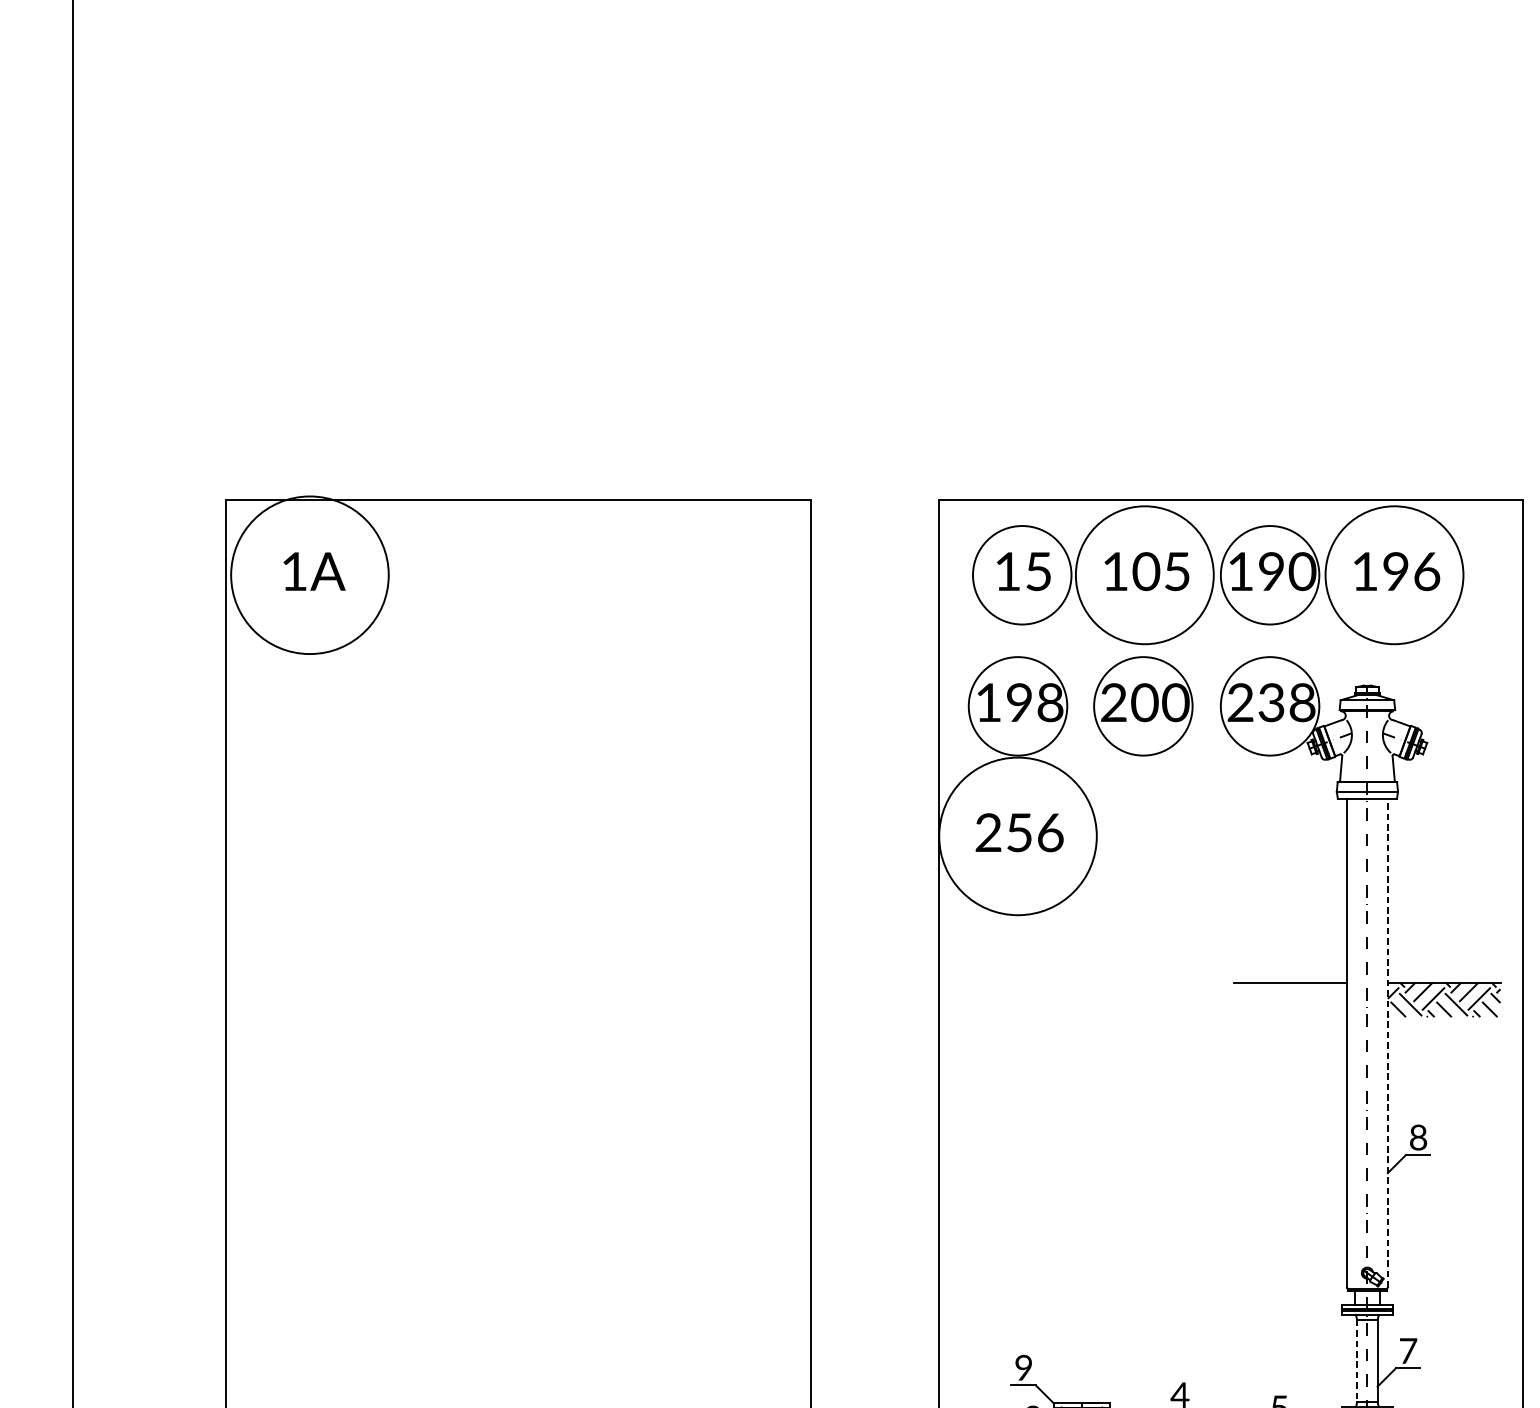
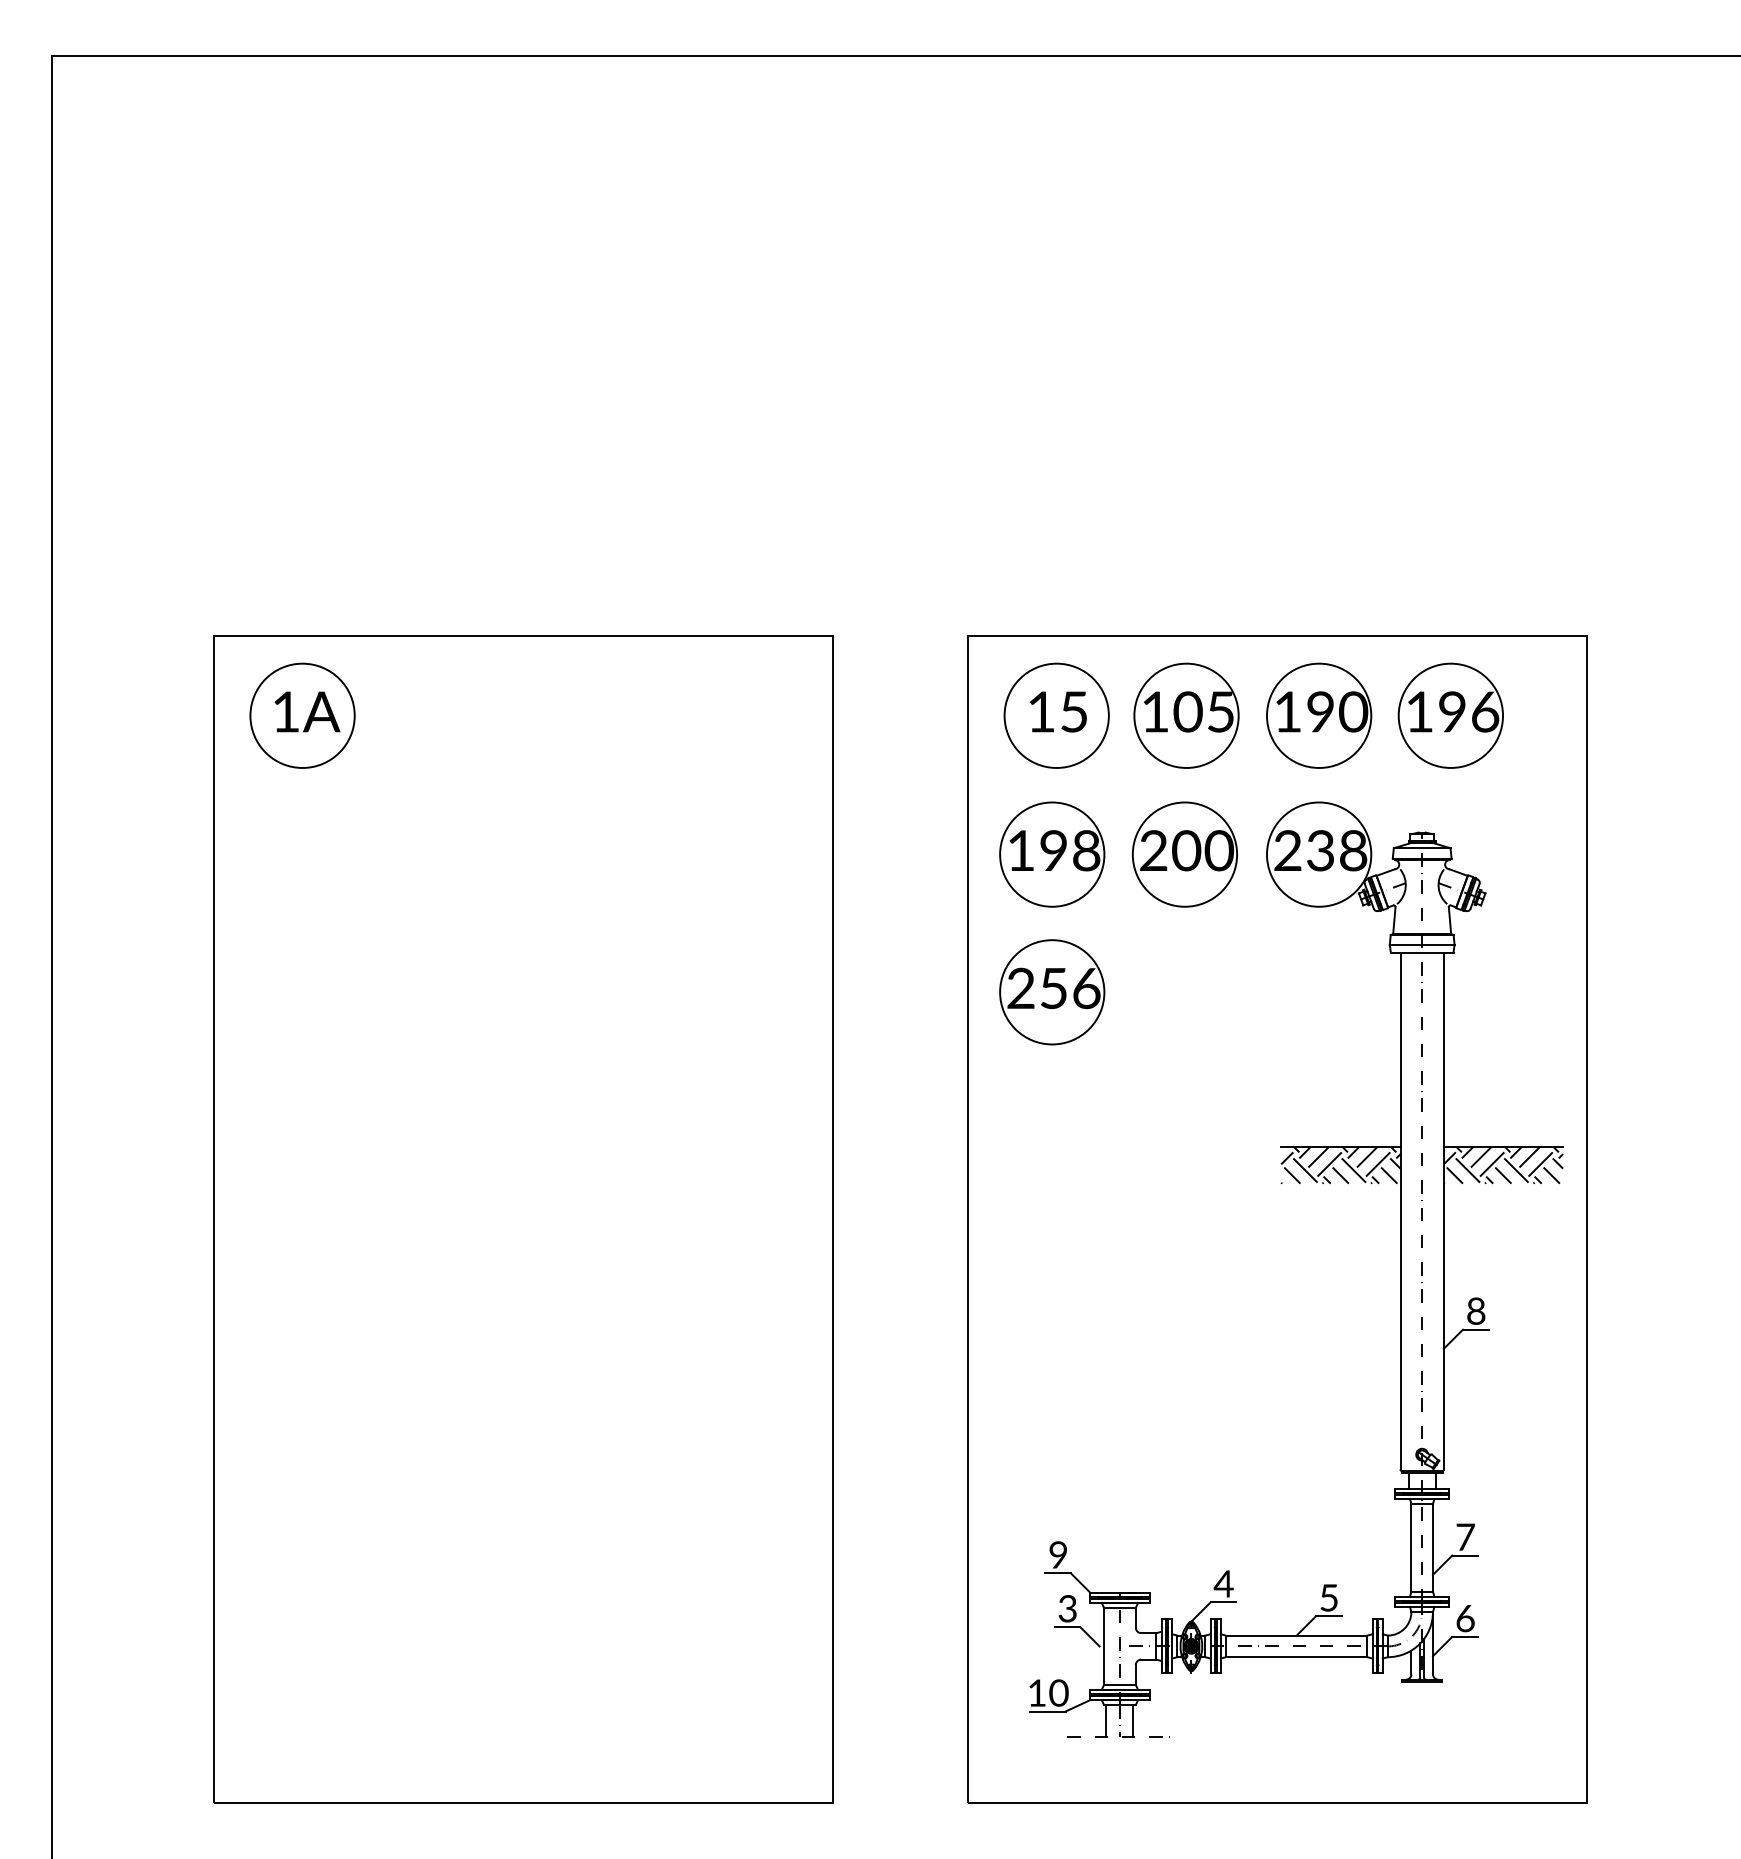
circle: (309, 574) -> (302, 715), size x0.62
circle: (1144, 574) -> (1186, 715), size x0.71
circle: (1394, 574) -> (1450, 715), size x0.71
circle: (1018, 836) -> (1052, 992), size x0.62
hatch: (1290, 999) -> (1340, 1165), added
line: (1387, 1043) -> (1443, 1211), dashed -> solid
line: (1357, 1360) -> (1411, 1547), dashed -> solid

